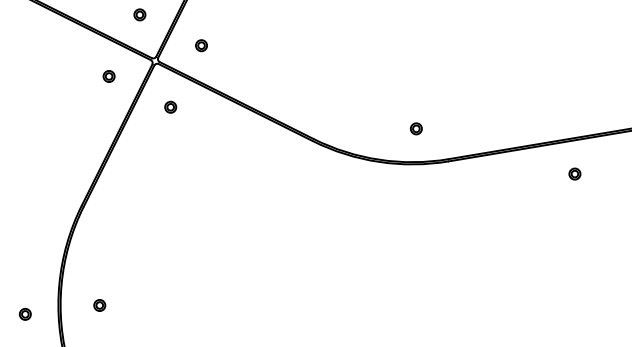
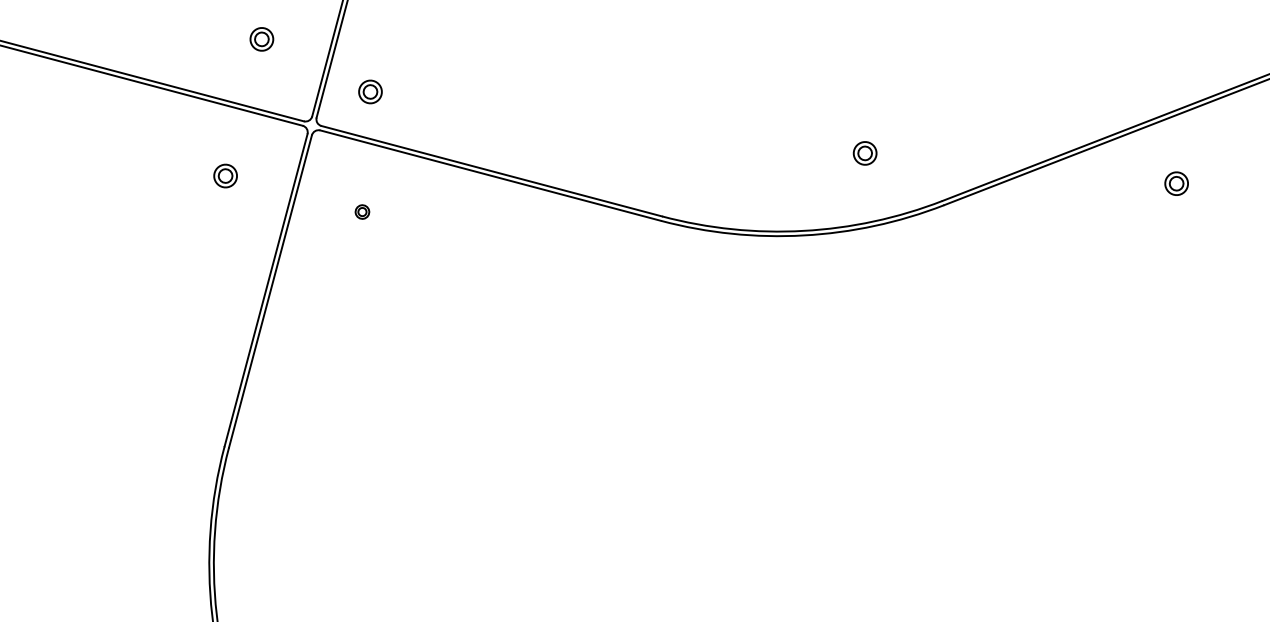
part: (201, 45) -> (370, 91), moved
part: (170, 106) -> (361, 210), size x0.6
part: (574, 173) -> (1175, 182), moved

